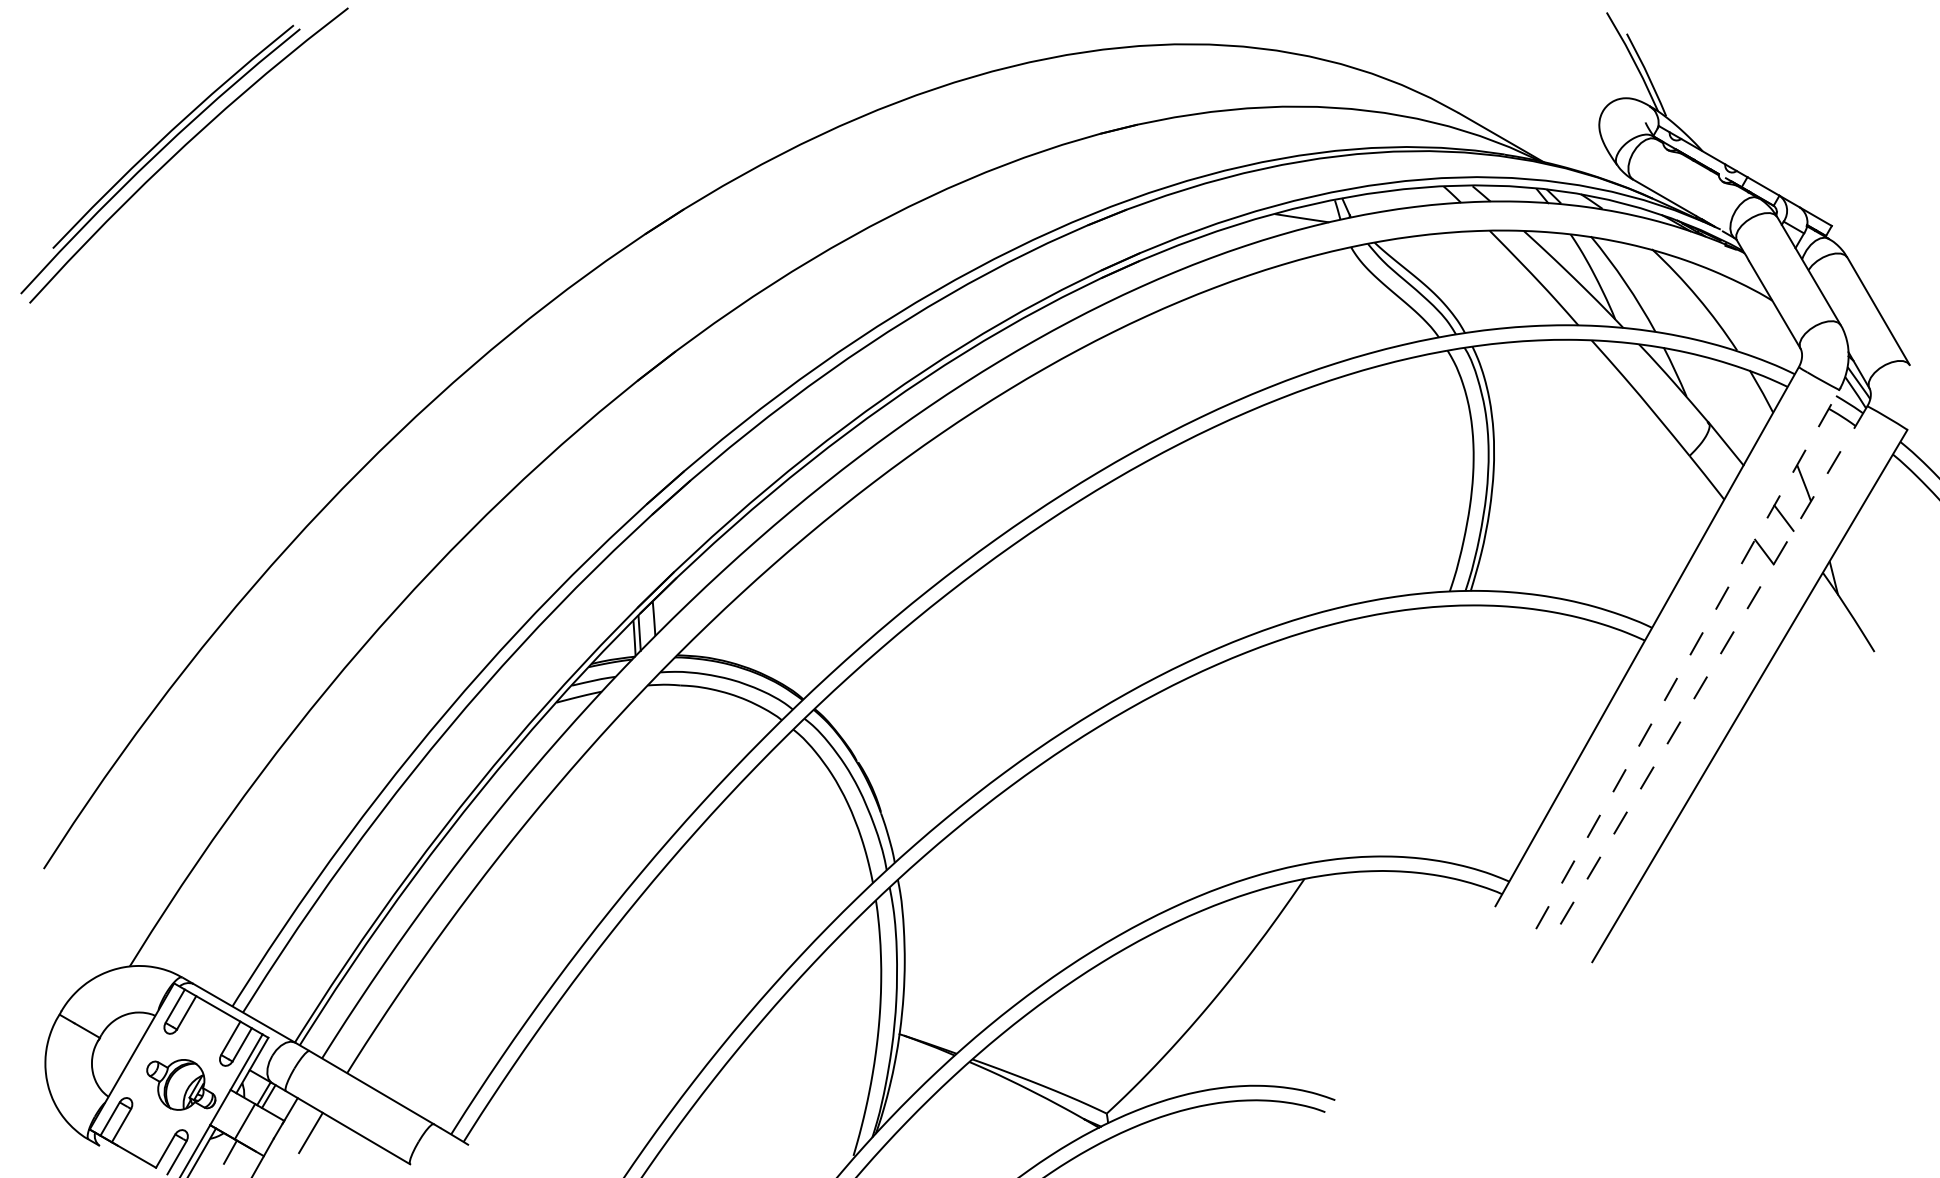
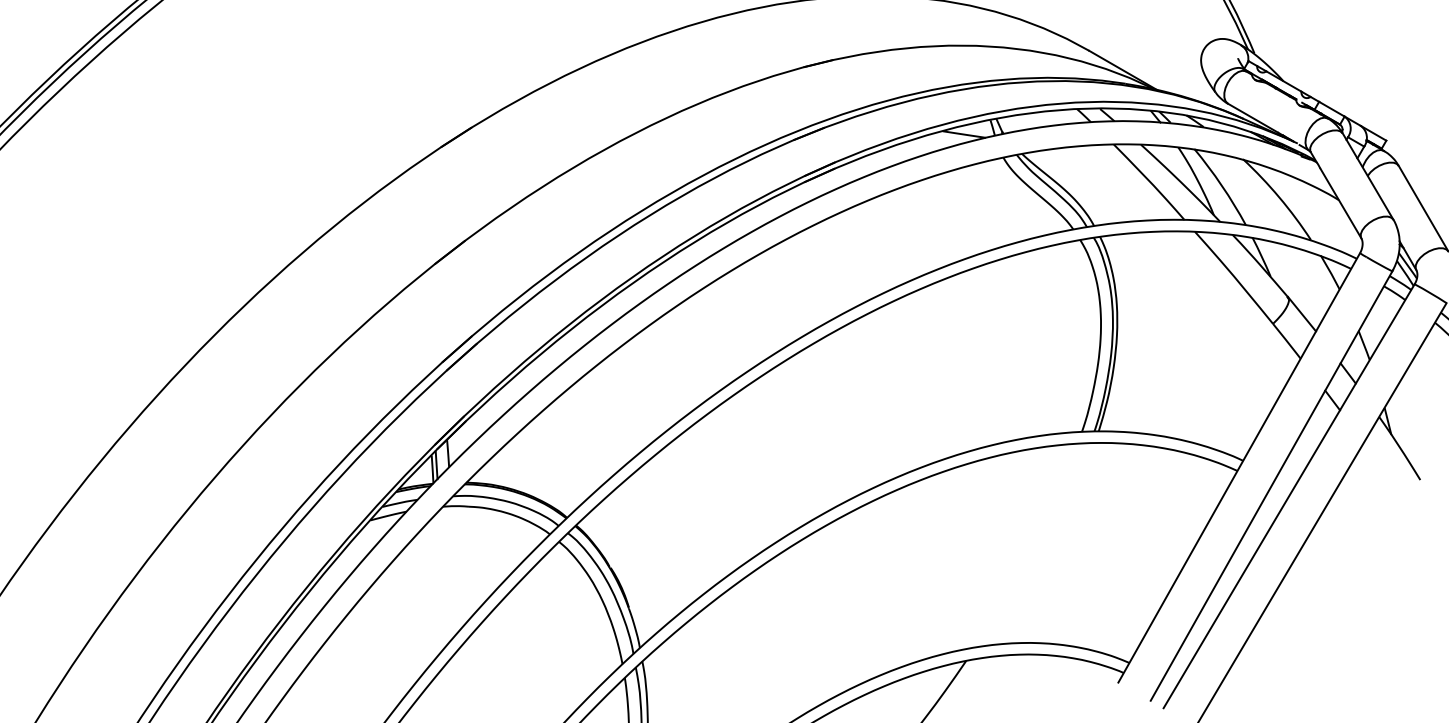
line: (1687, 659) -> (1271, 486), dashed -> solid
line: (1709, 672) -> (1288, 496), dashed -> solid

